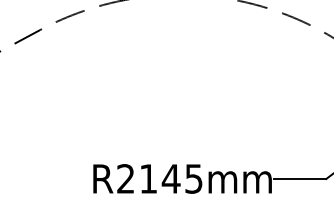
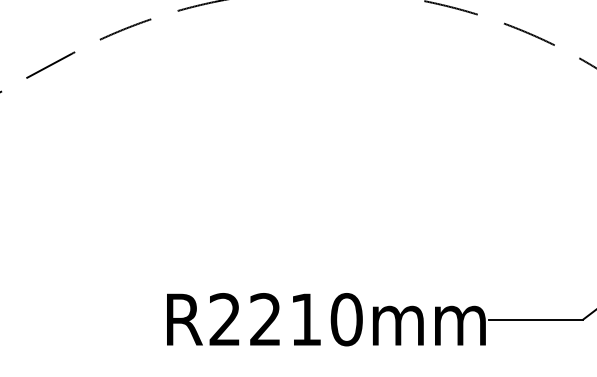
text: (171, 178) -> (306, 318), R2145mm -> R2210mm

